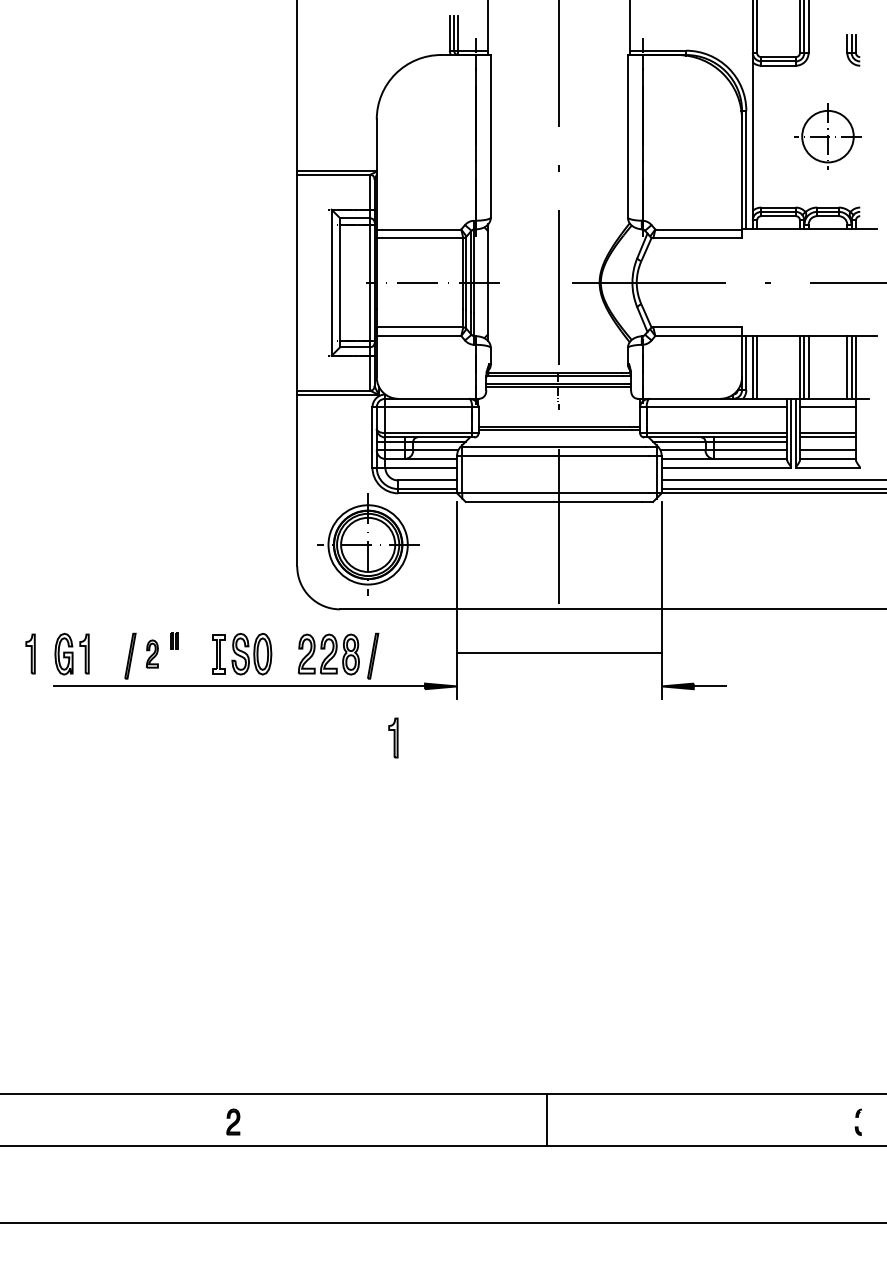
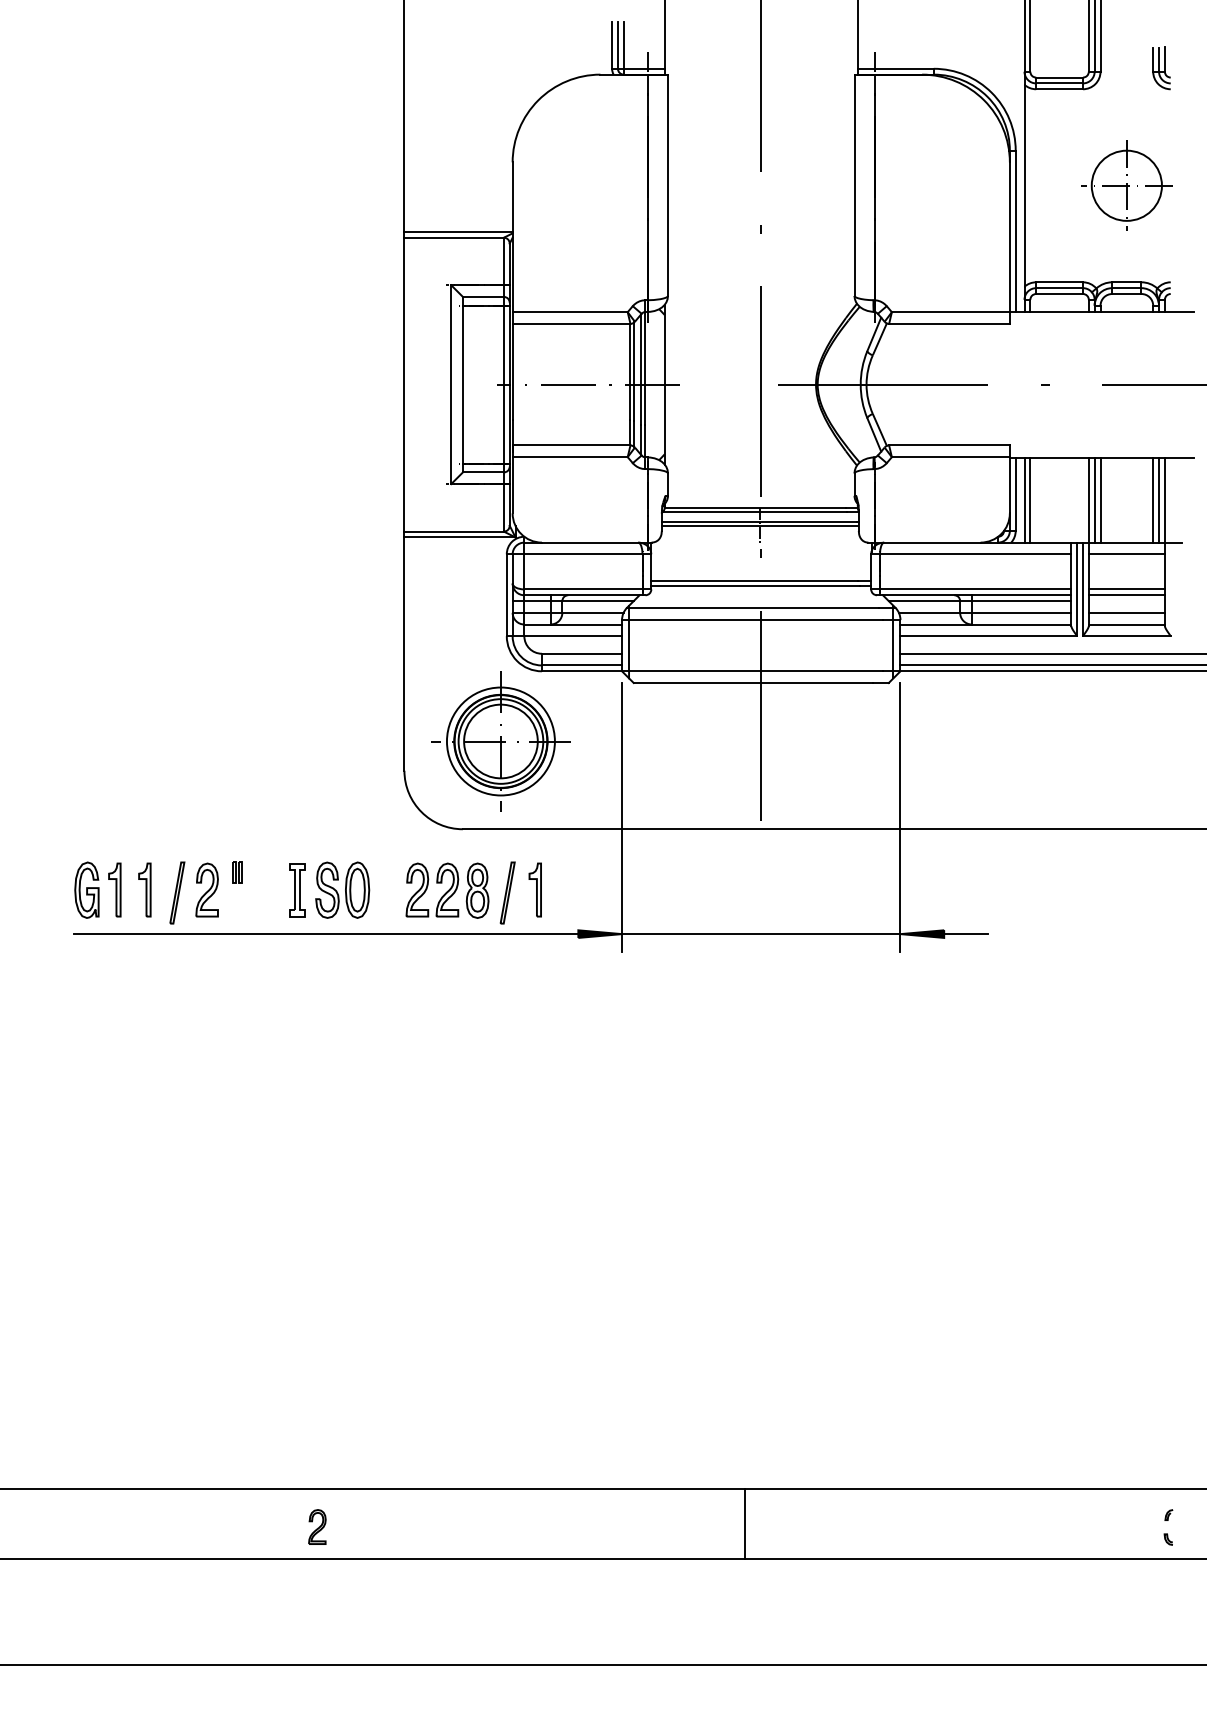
part: (30, 653) -> (144, 889), moved
part: (152, 653) -> (207, 889), size x1.43
line: (559, 653) -> (761, 934), moved
part: (393, 737) -> (535, 889), moved

